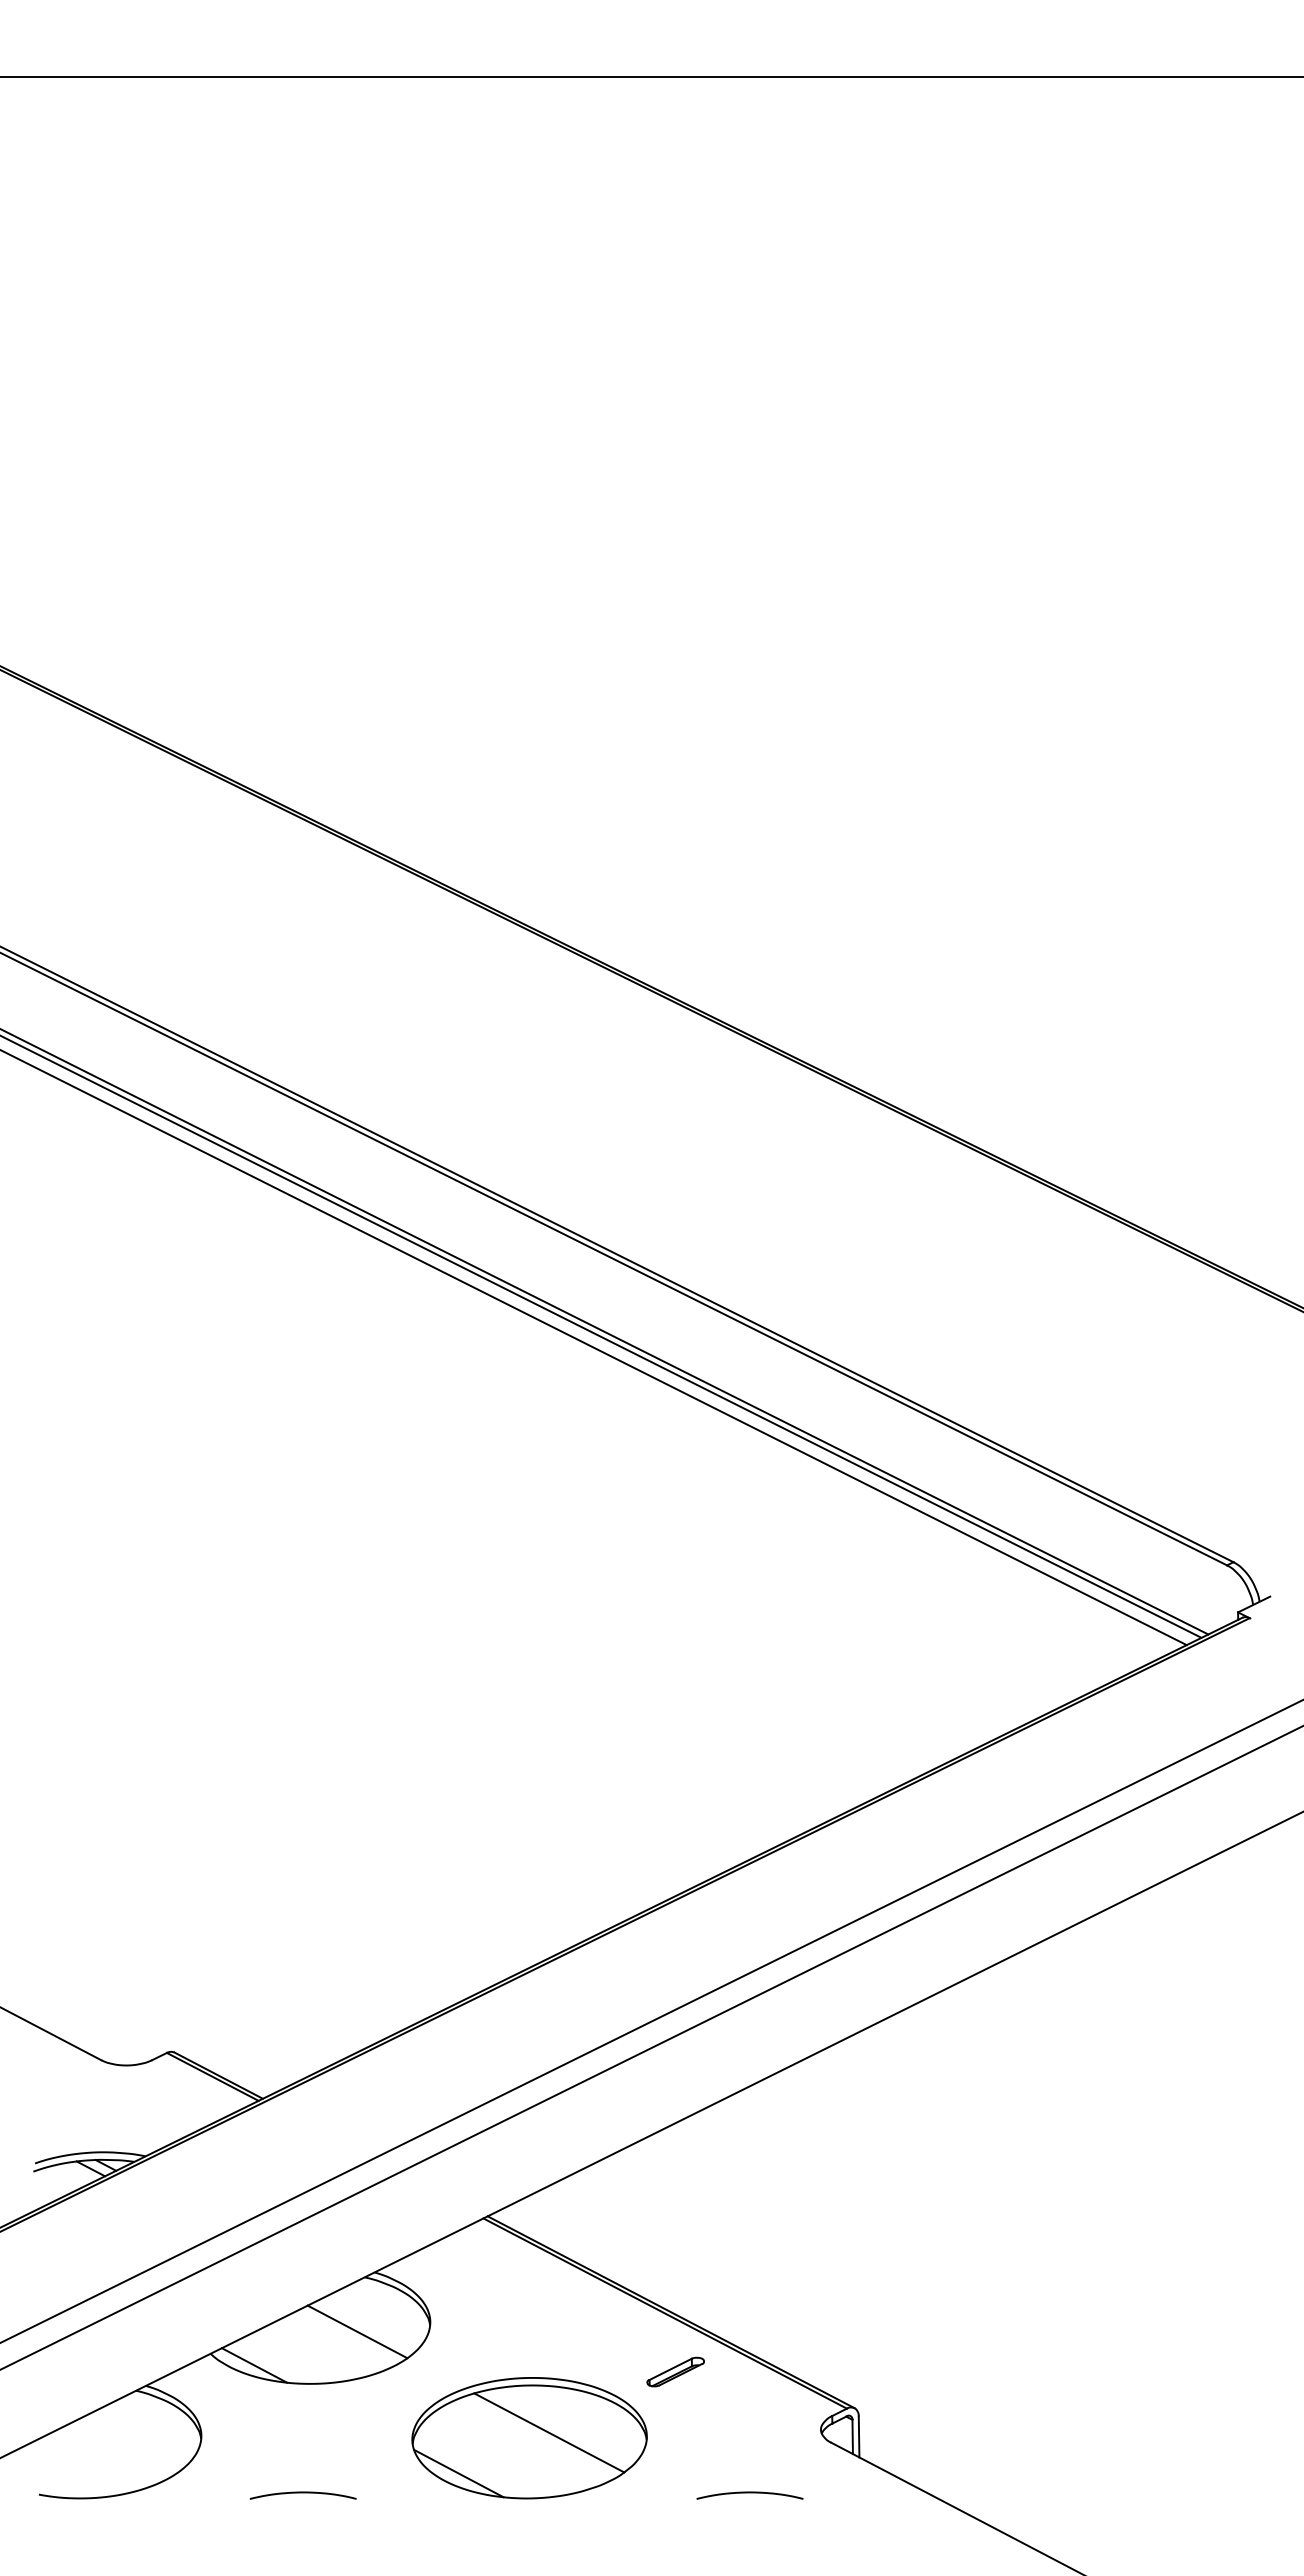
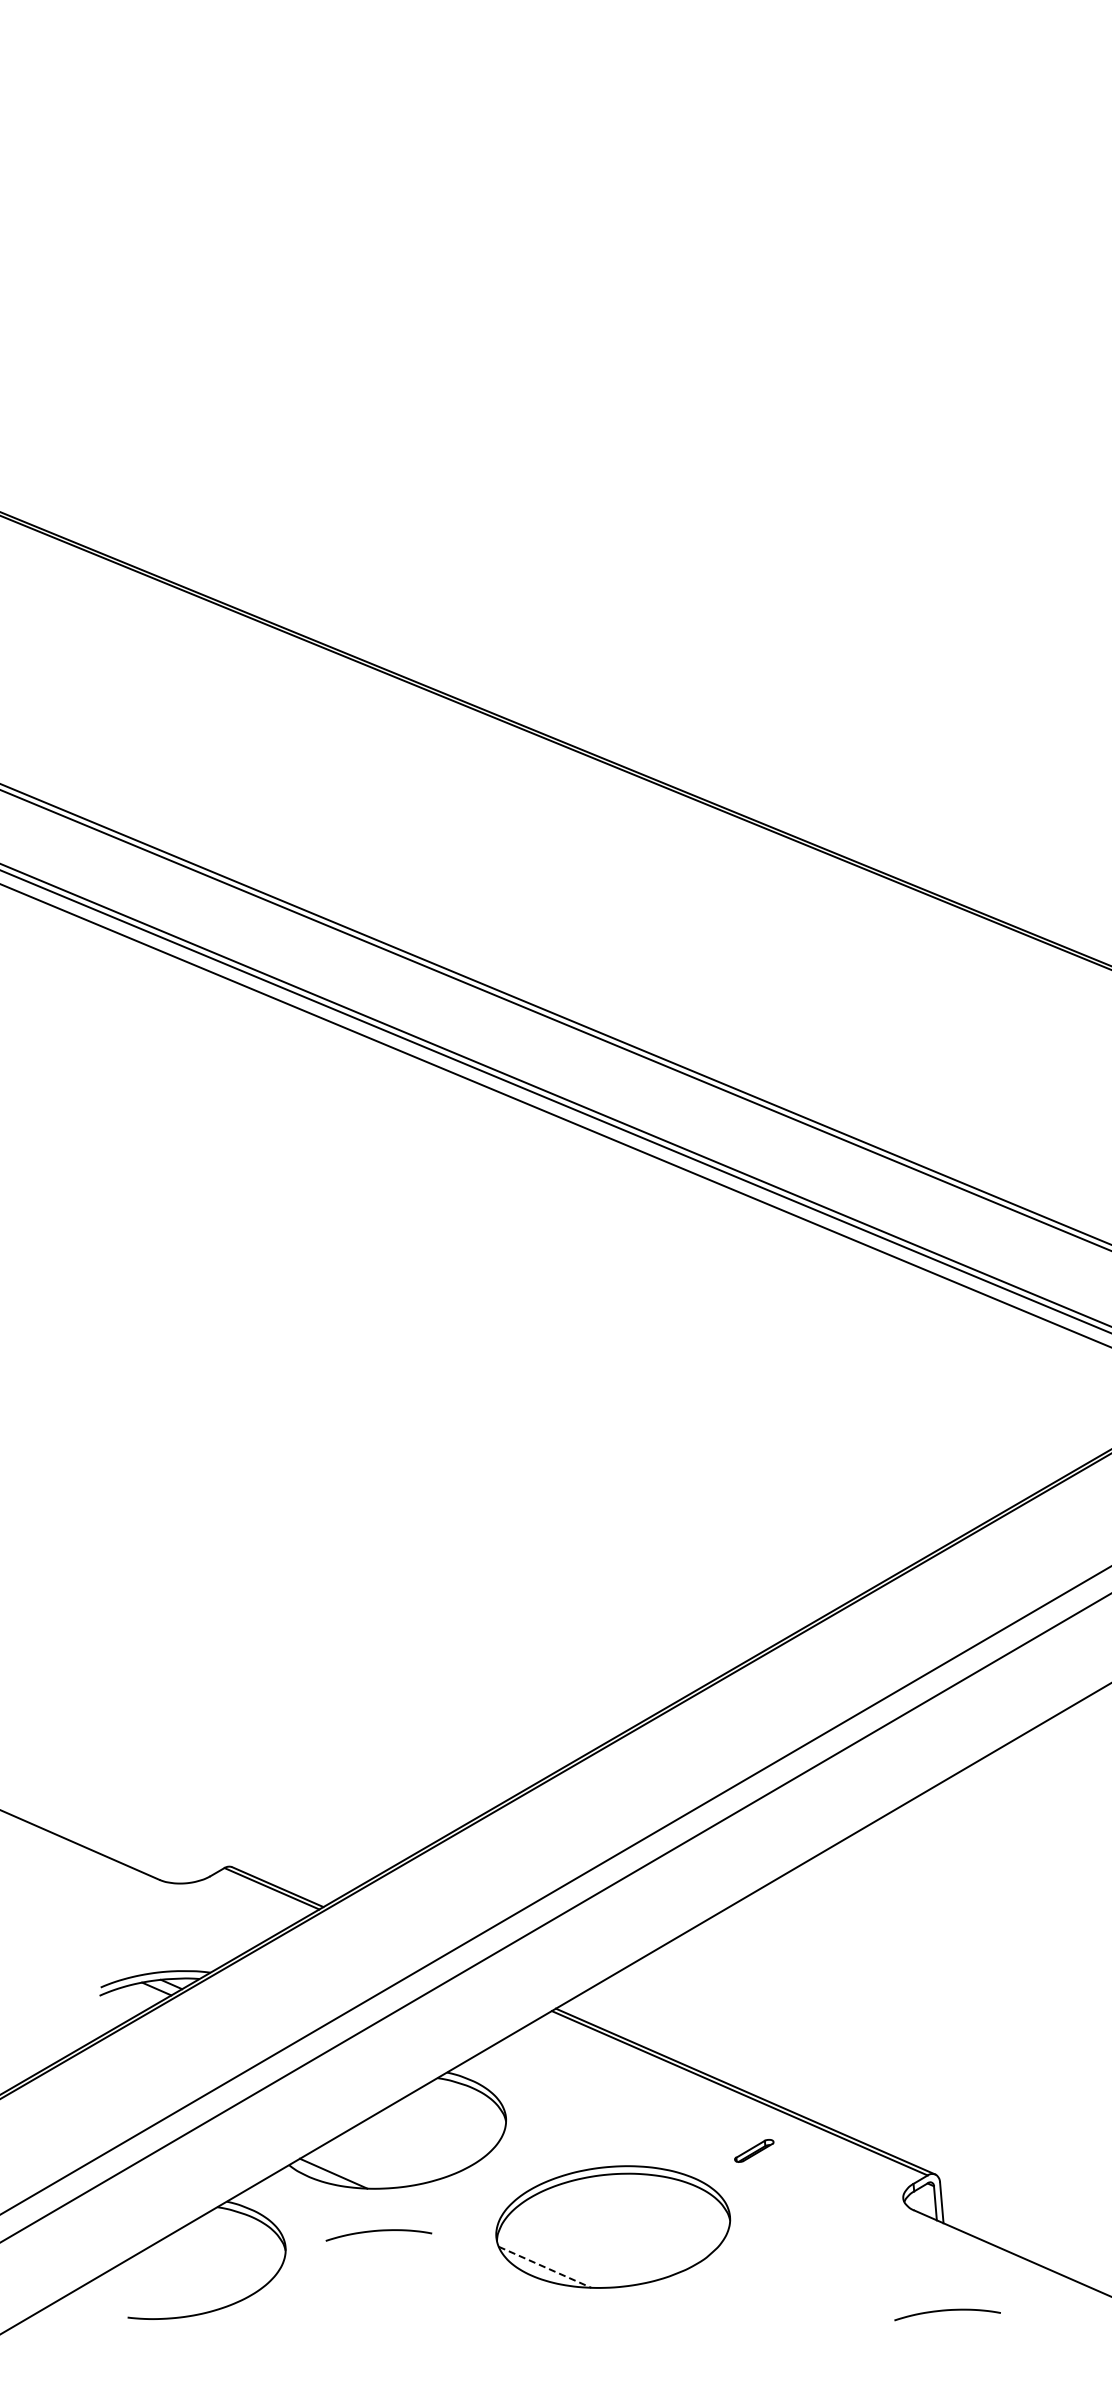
line: (357, 2331) -> (434, 2132), removed
part: (675, 2371) -> (754, 2150), size x0.7
line: (549, 2432) -> (632, 2220), removed
line: (458, 2473) -> (544, 2267), solid -> dashed
curve: (302, 2493) -> (377, 2231), moved
curve: (749, 2493) -> (946, 2311), moved

